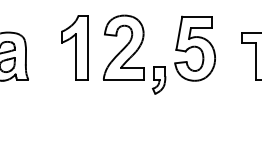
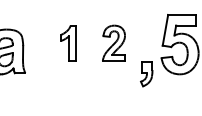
part: (74, 47) -> (68, 43), size x0.6
part: (123, 47) -> (113, 43), size x0.6

